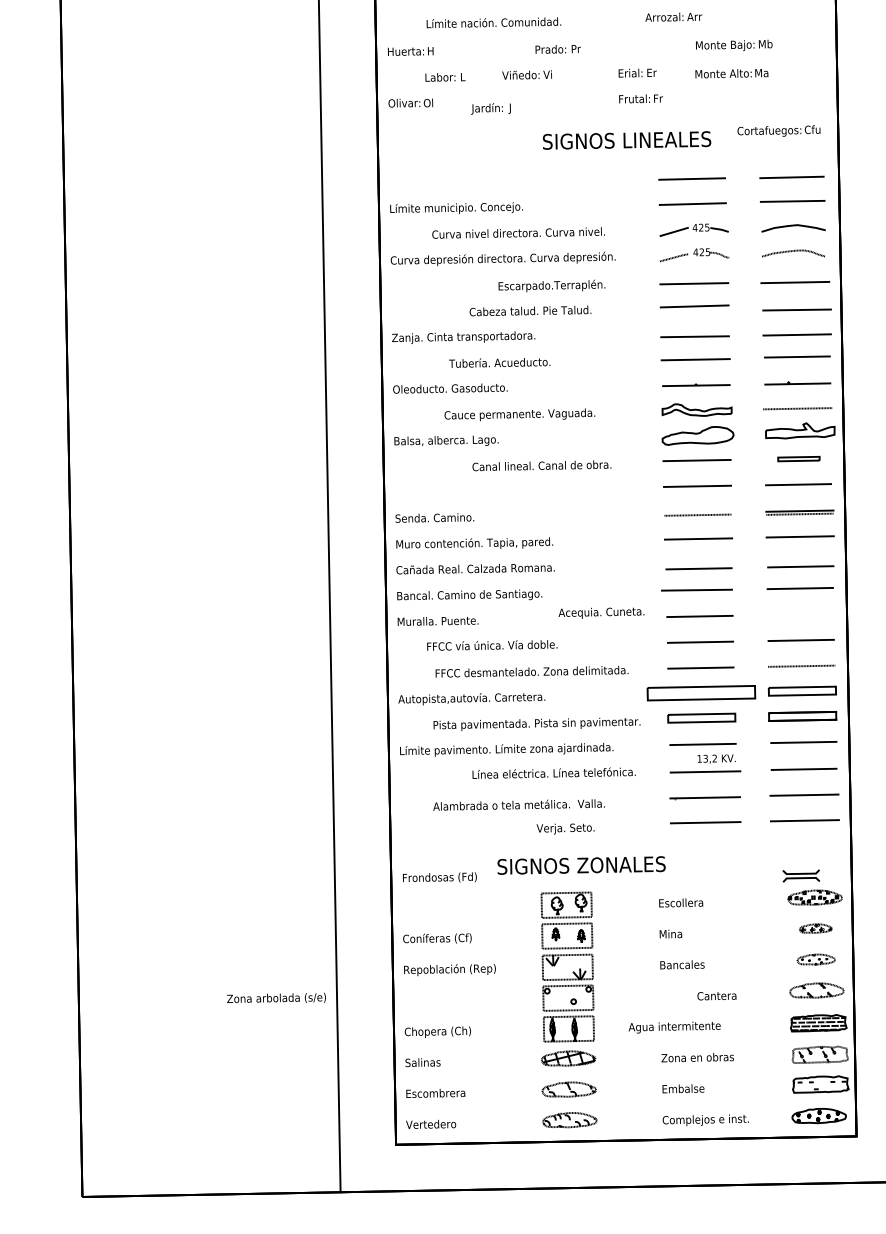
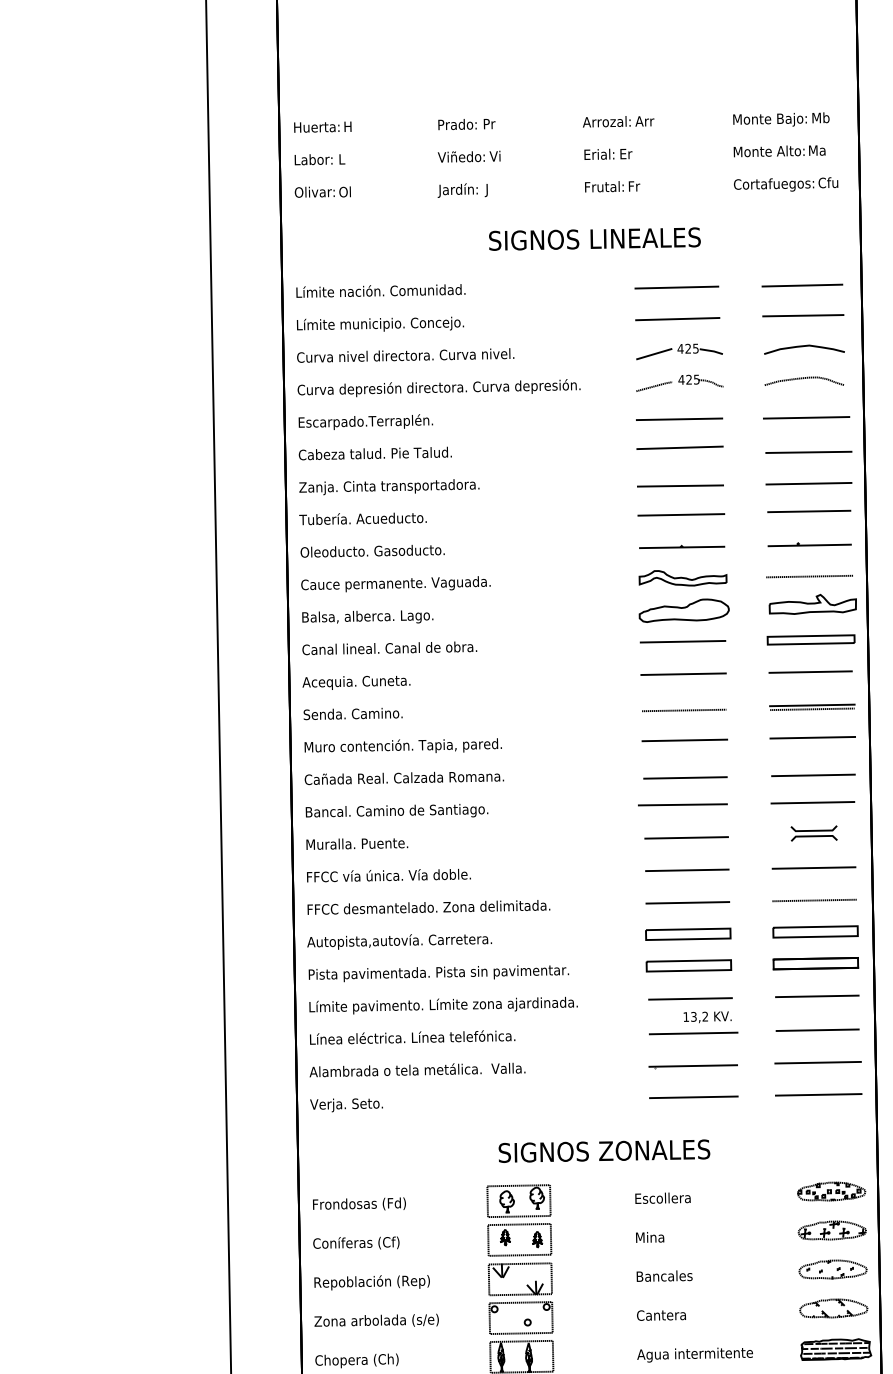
text: (673, 16) -> (618, 120), moved
text: (493, 22) -> (380, 290), moved
text: (734, 44) -> (781, 118), moved
text: (557, 49) -> (465, 124), moved
text: (731, 73) -> (779, 151), moved
text: (445, 77) -> (319, 159), moved
text: (490, 108) -> (462, 190), moved
text: (778, 130) -> (785, 183), moved
text: (518, 232) -> (405, 354), moved
text: (551, 285) -> (365, 421), moved
text: (530, 310) -> (375, 452), moved
text: (499, 362) -> (362, 518), moved
text: (519, 414) -> (395, 583), moved
part: (798, 458) -> (810, 639), size x1.67
text: (541, 465) -> (389, 647), moved
text: (601, 612) -> (356, 681), moved
text: (492, 645) -> (389, 875), moved
text: (531, 671) -> (428, 907), moved
part: (700, 692) -> (687, 933), size x0.62
text: (536, 723) -> (438, 972), moved
text: (553, 772) -> (411, 1036), moved
text: (518, 804) -> (416, 1069), moved
text: (565, 828) -> (346, 1104), moved
text: (581, 865) -> (604, 1151), moved
part: (801, 875) -> (814, 832), moved
text: (439, 877) -> (358, 1204), moved
part: (815, 928) -> (832, 1230), size x1.67
part: (815, 959) -> (832, 1269), size x1.43
text: (716, 996) -> (660, 1315), moved
text: (276, 997) -> (376, 1319), moved
text: (674, 1027) -> (694, 1354), moved

